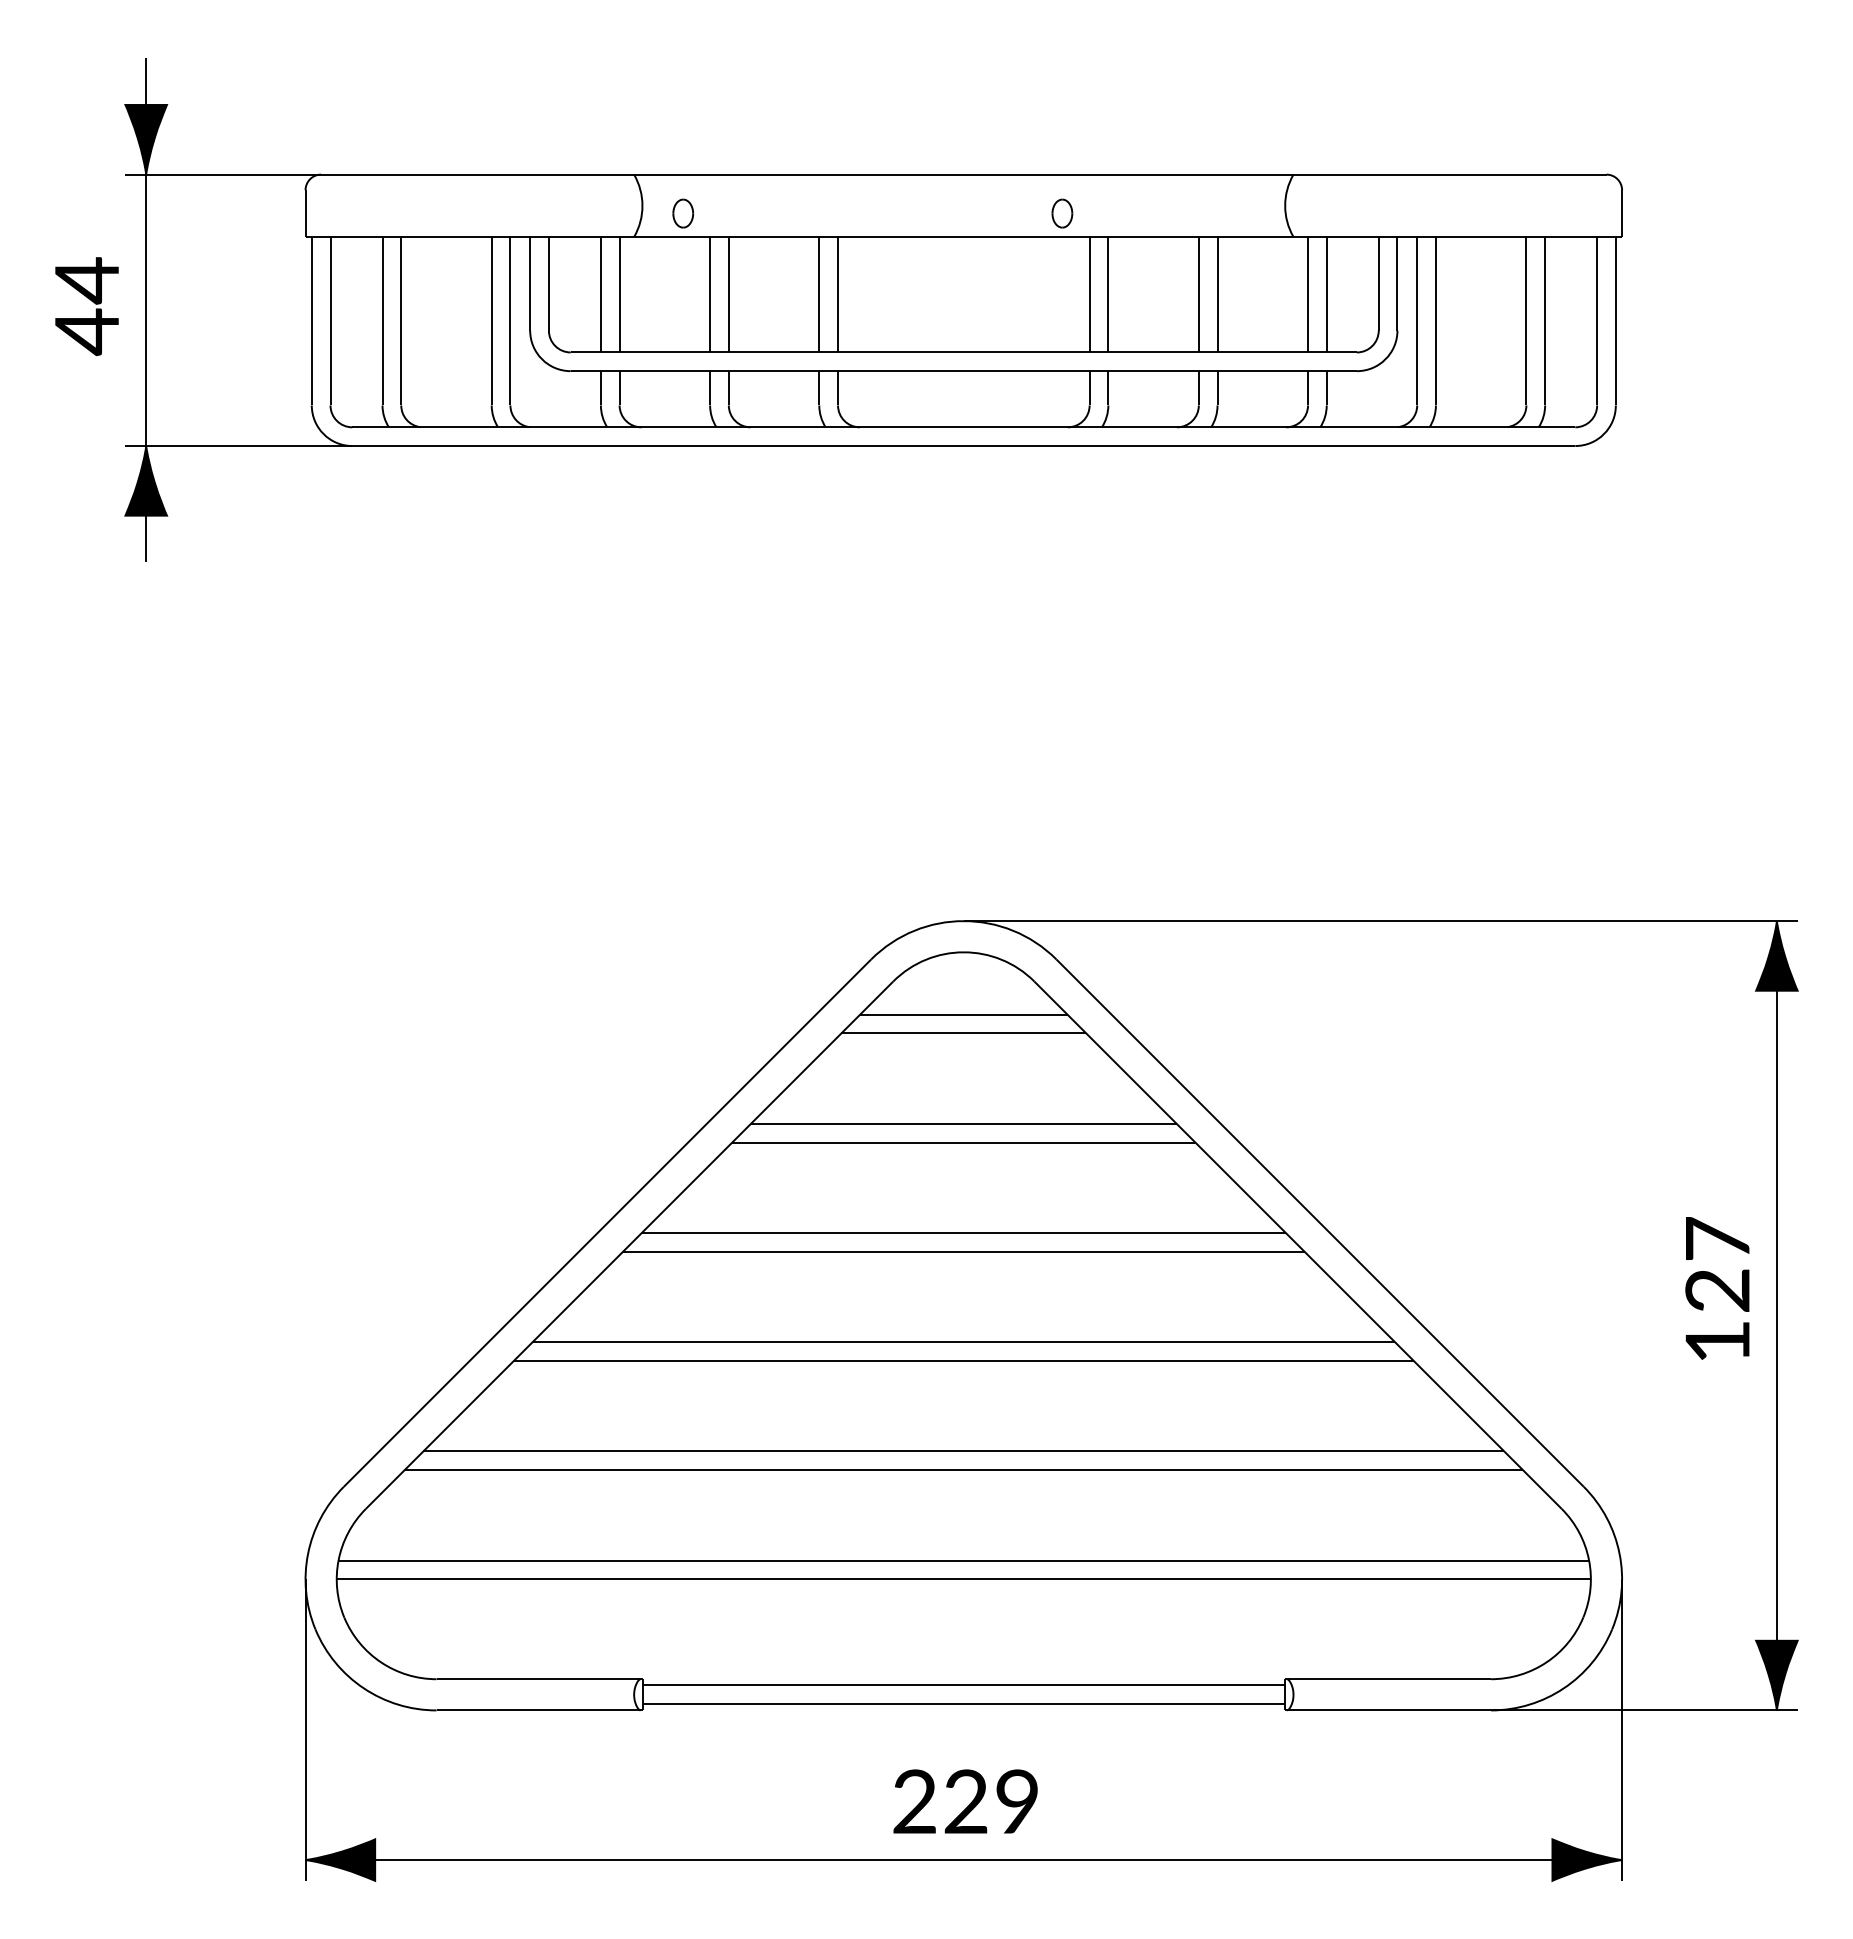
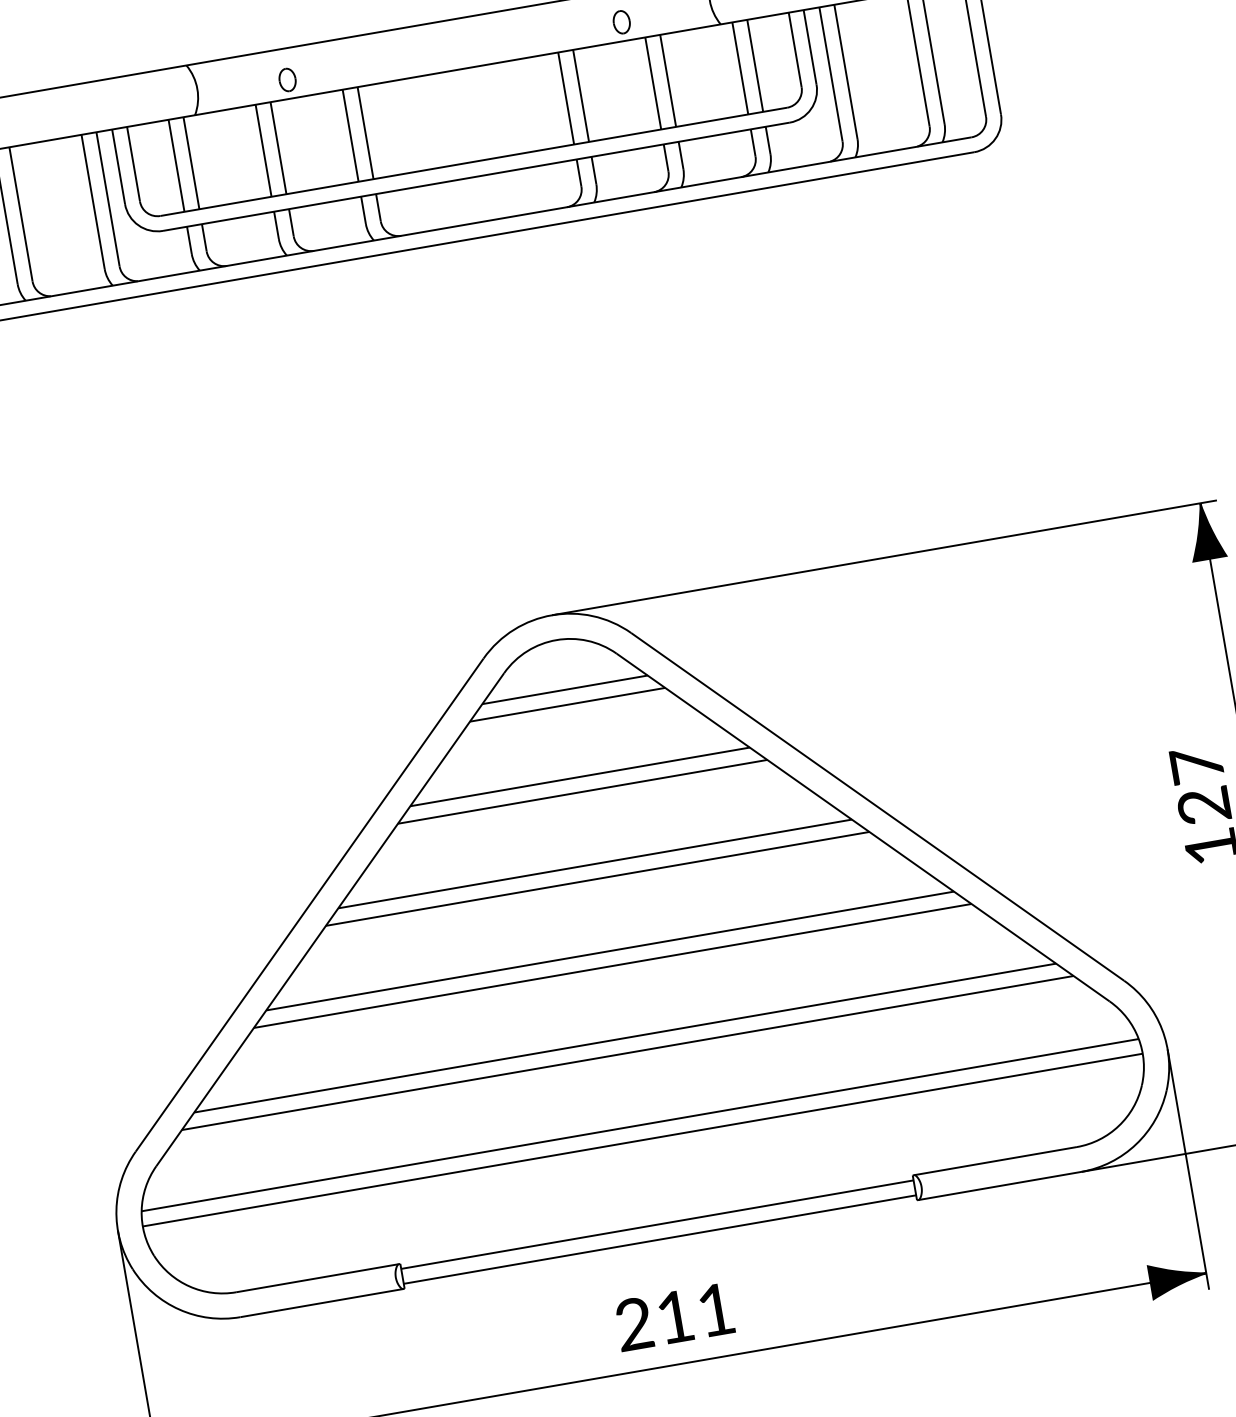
part: (683, 213) -> (287, 79), moved
part: (1062, 213) -> (621, 22), moved
text: (990, 1801) -> (694, 1313), 229 -> 211

